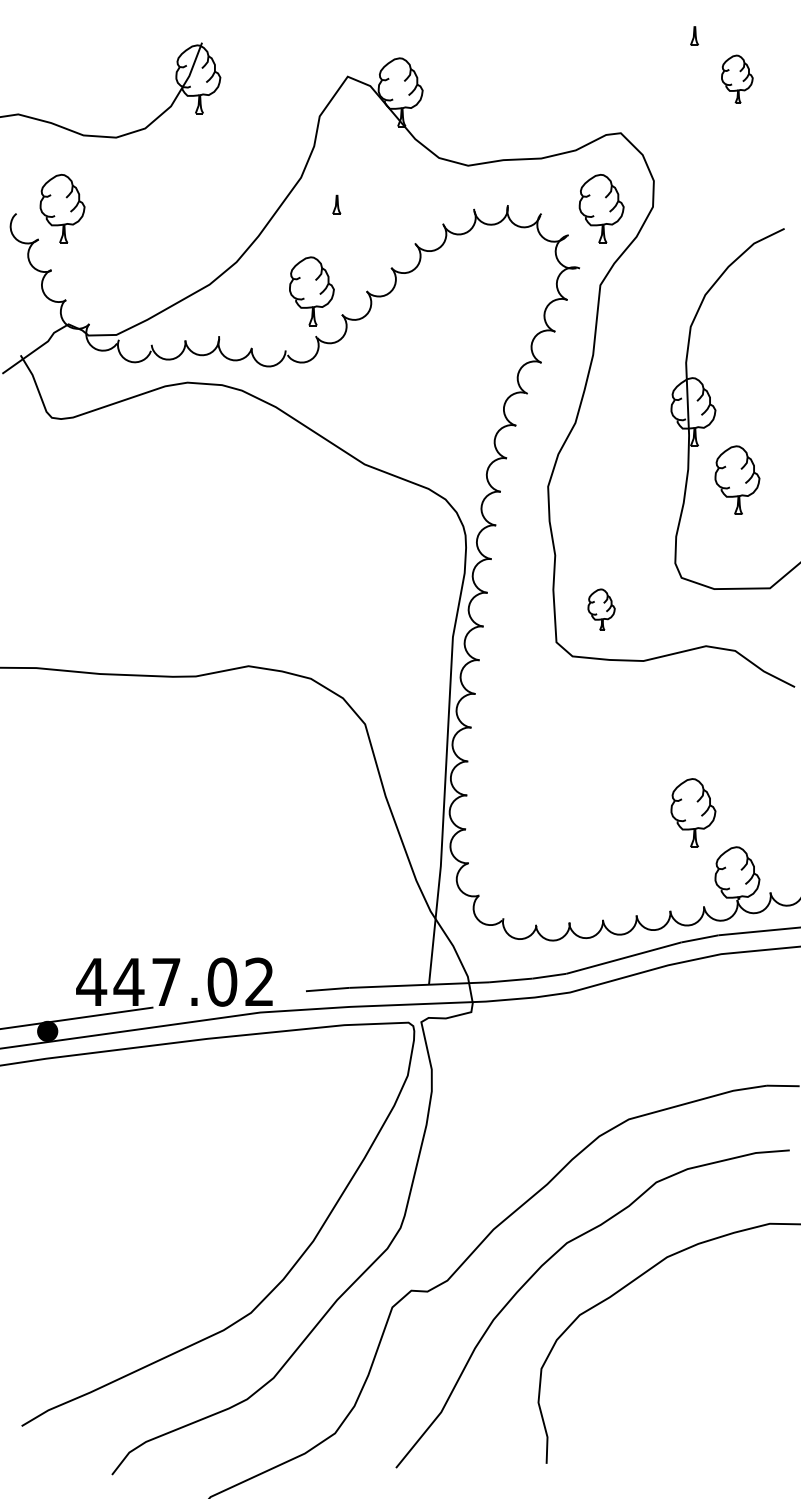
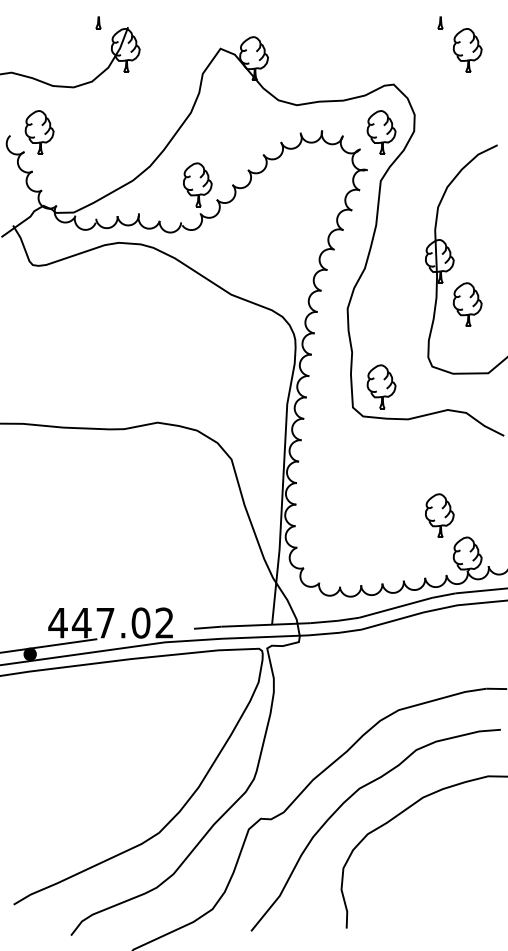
part: (737, 79) -> (467, 50), size x1.43
part: (336, 203) -> (98, 22), moved
part: (601, 609) -> (381, 386), size x1.67

